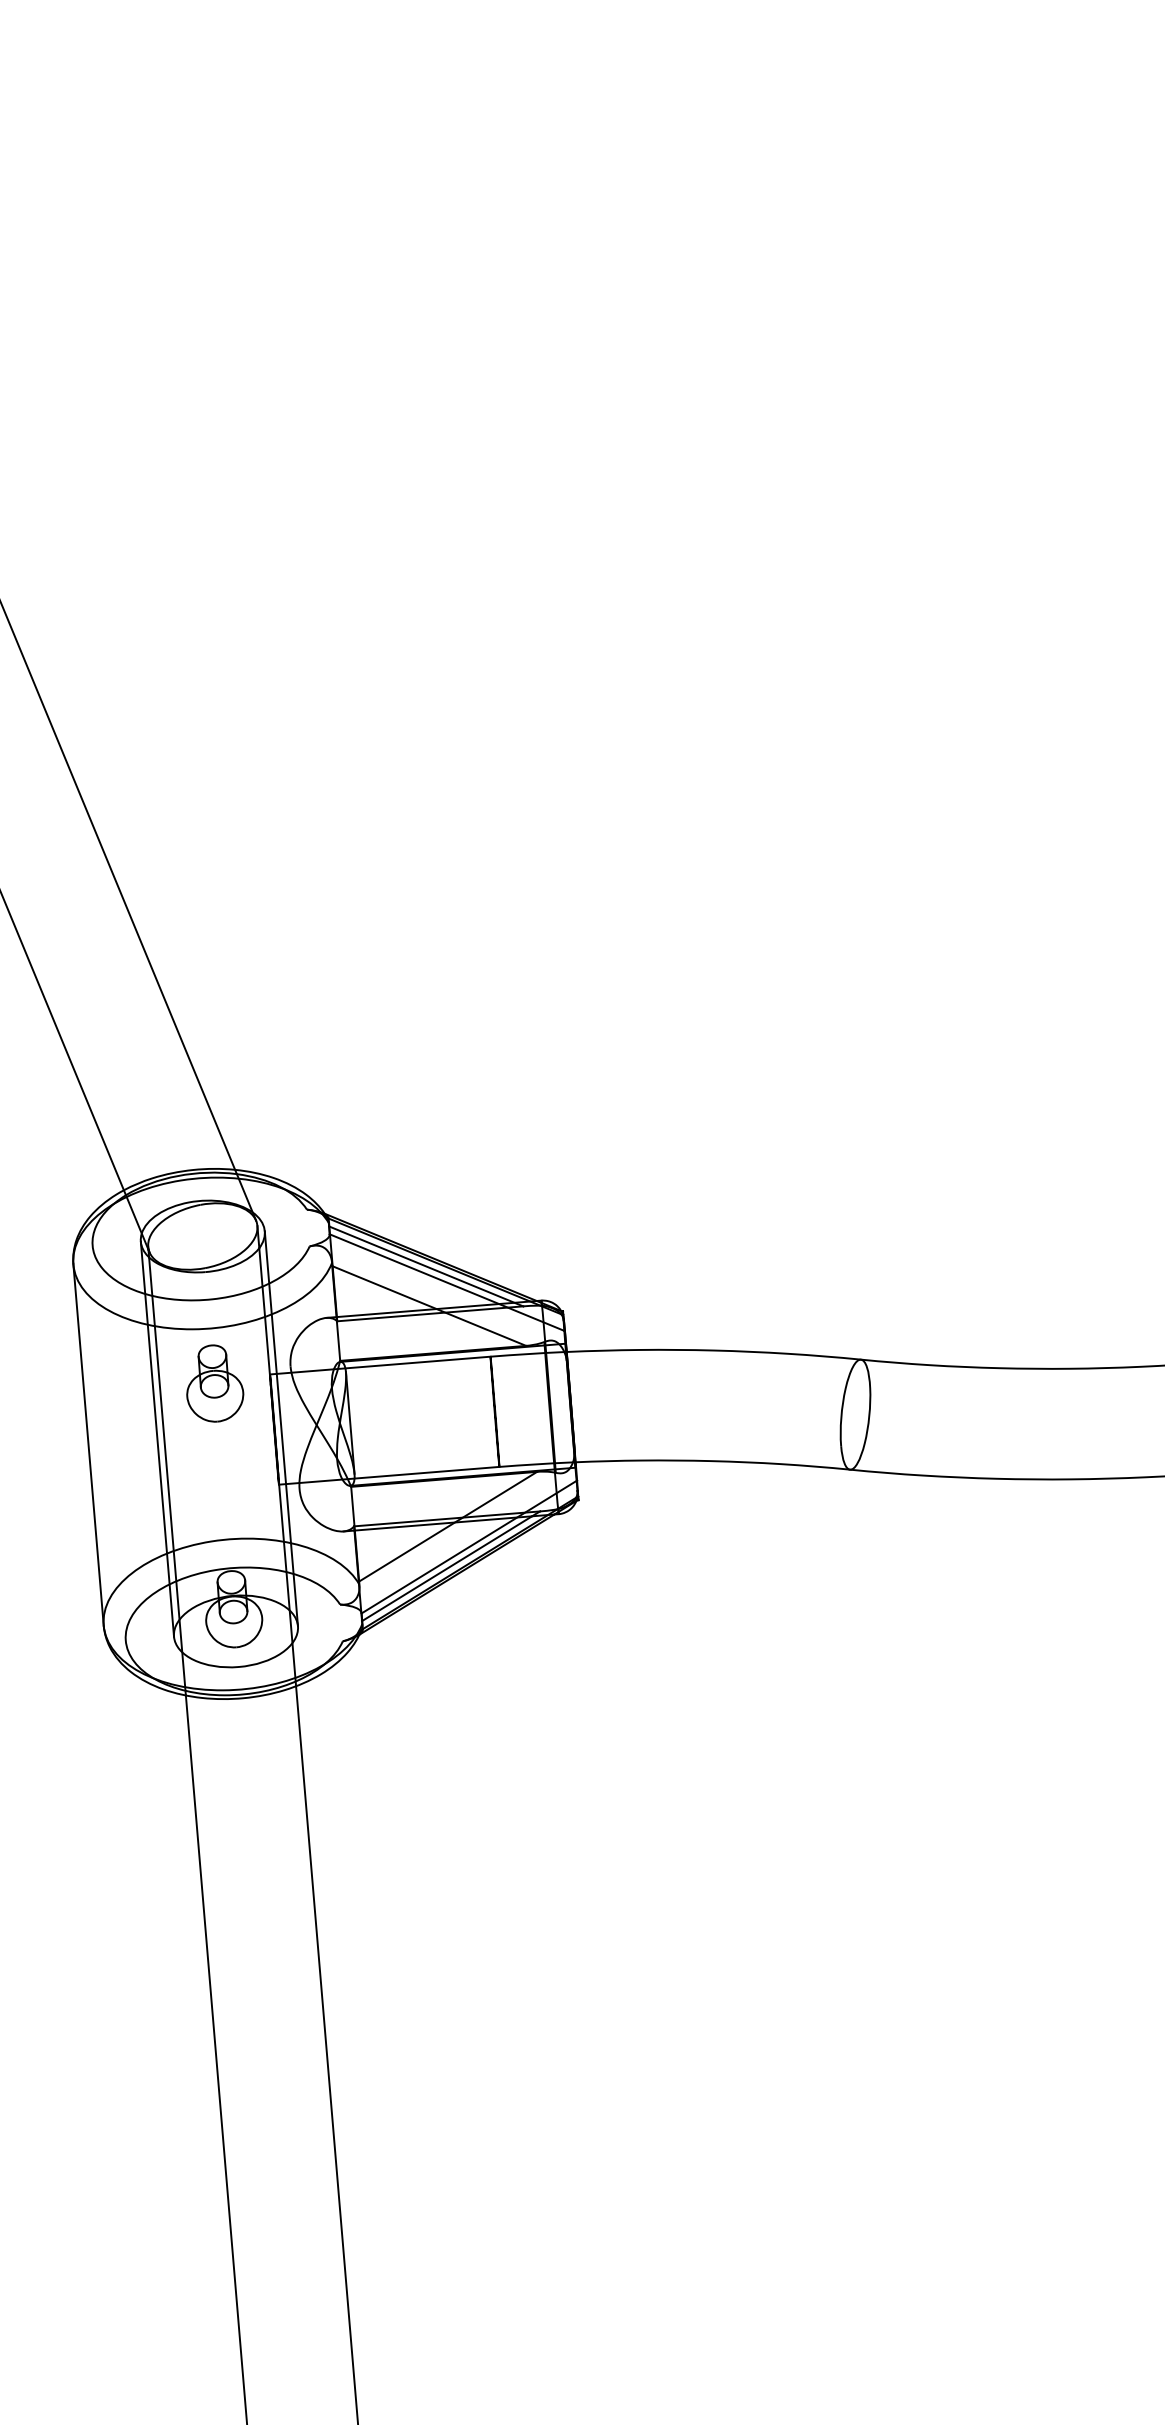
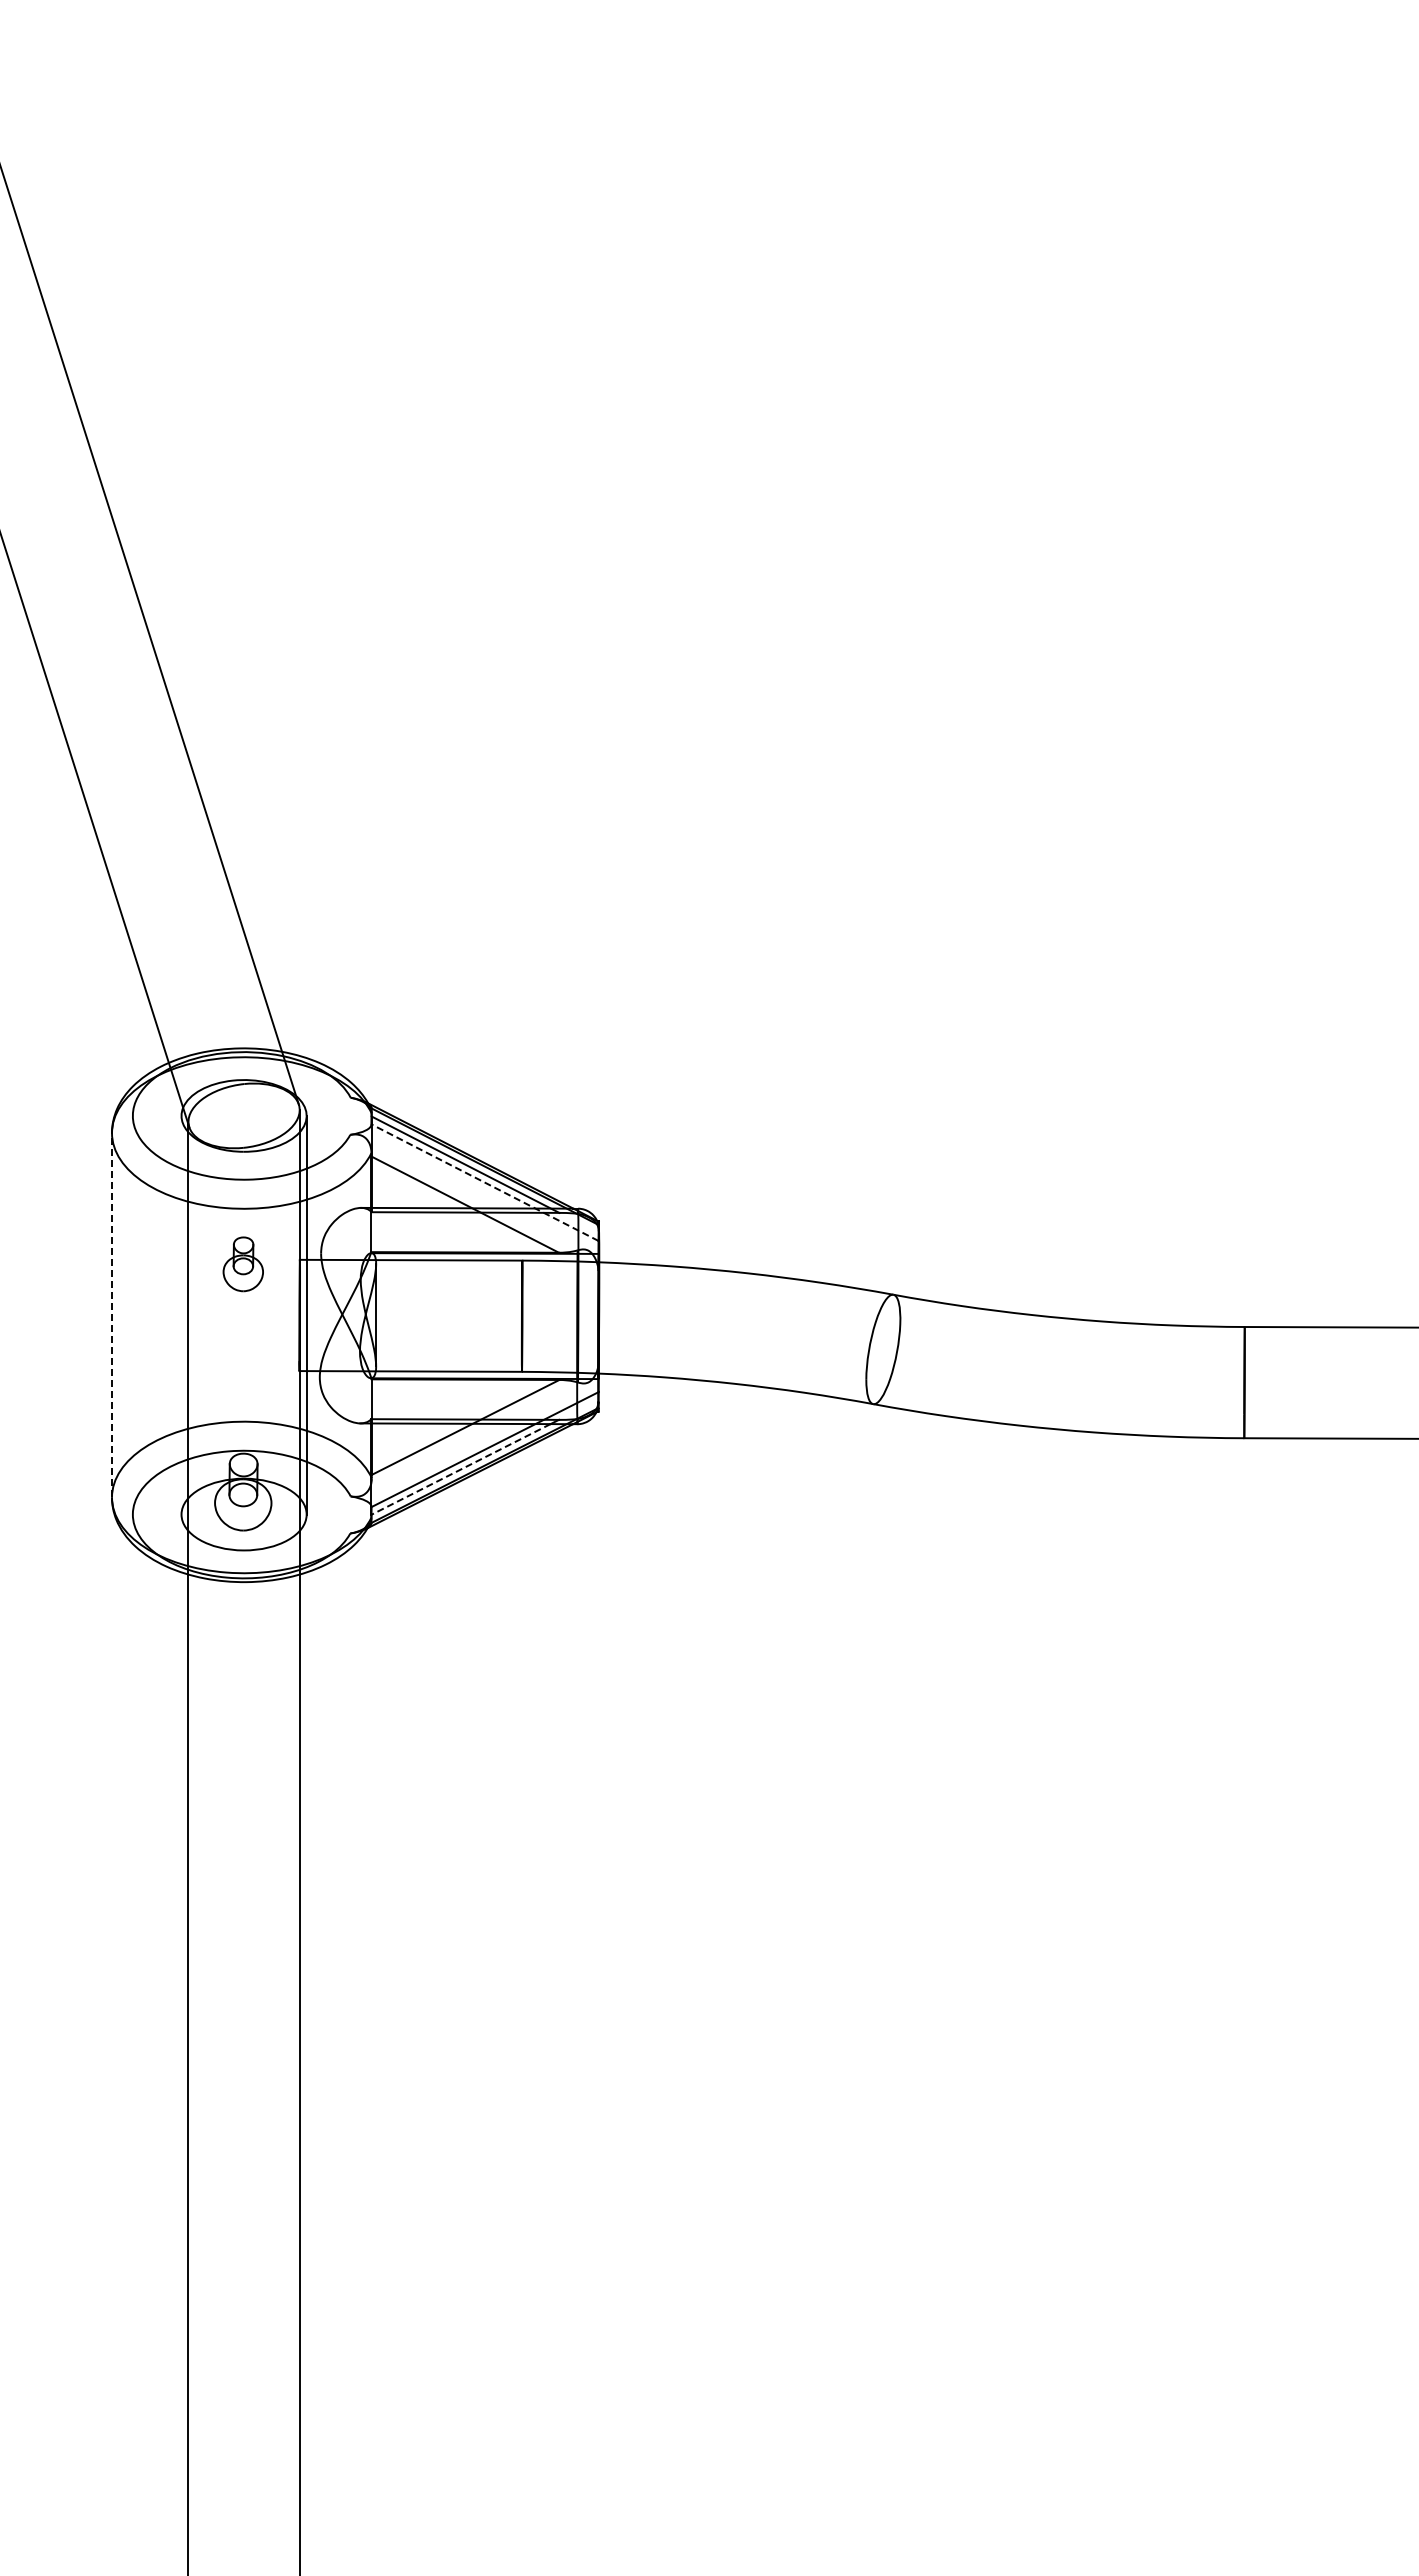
line: (446, 1282) -> (484, 1182), solid -> dashed
part: (214, 1383) -> (243, 1264), size x0.7
line: (157, 1438) -> (181, 1314), removed
line: (88, 1444) -> (112, 1314), solid -> dashed
line: (446, 1568) -> (460, 1469), solid -> dashed

